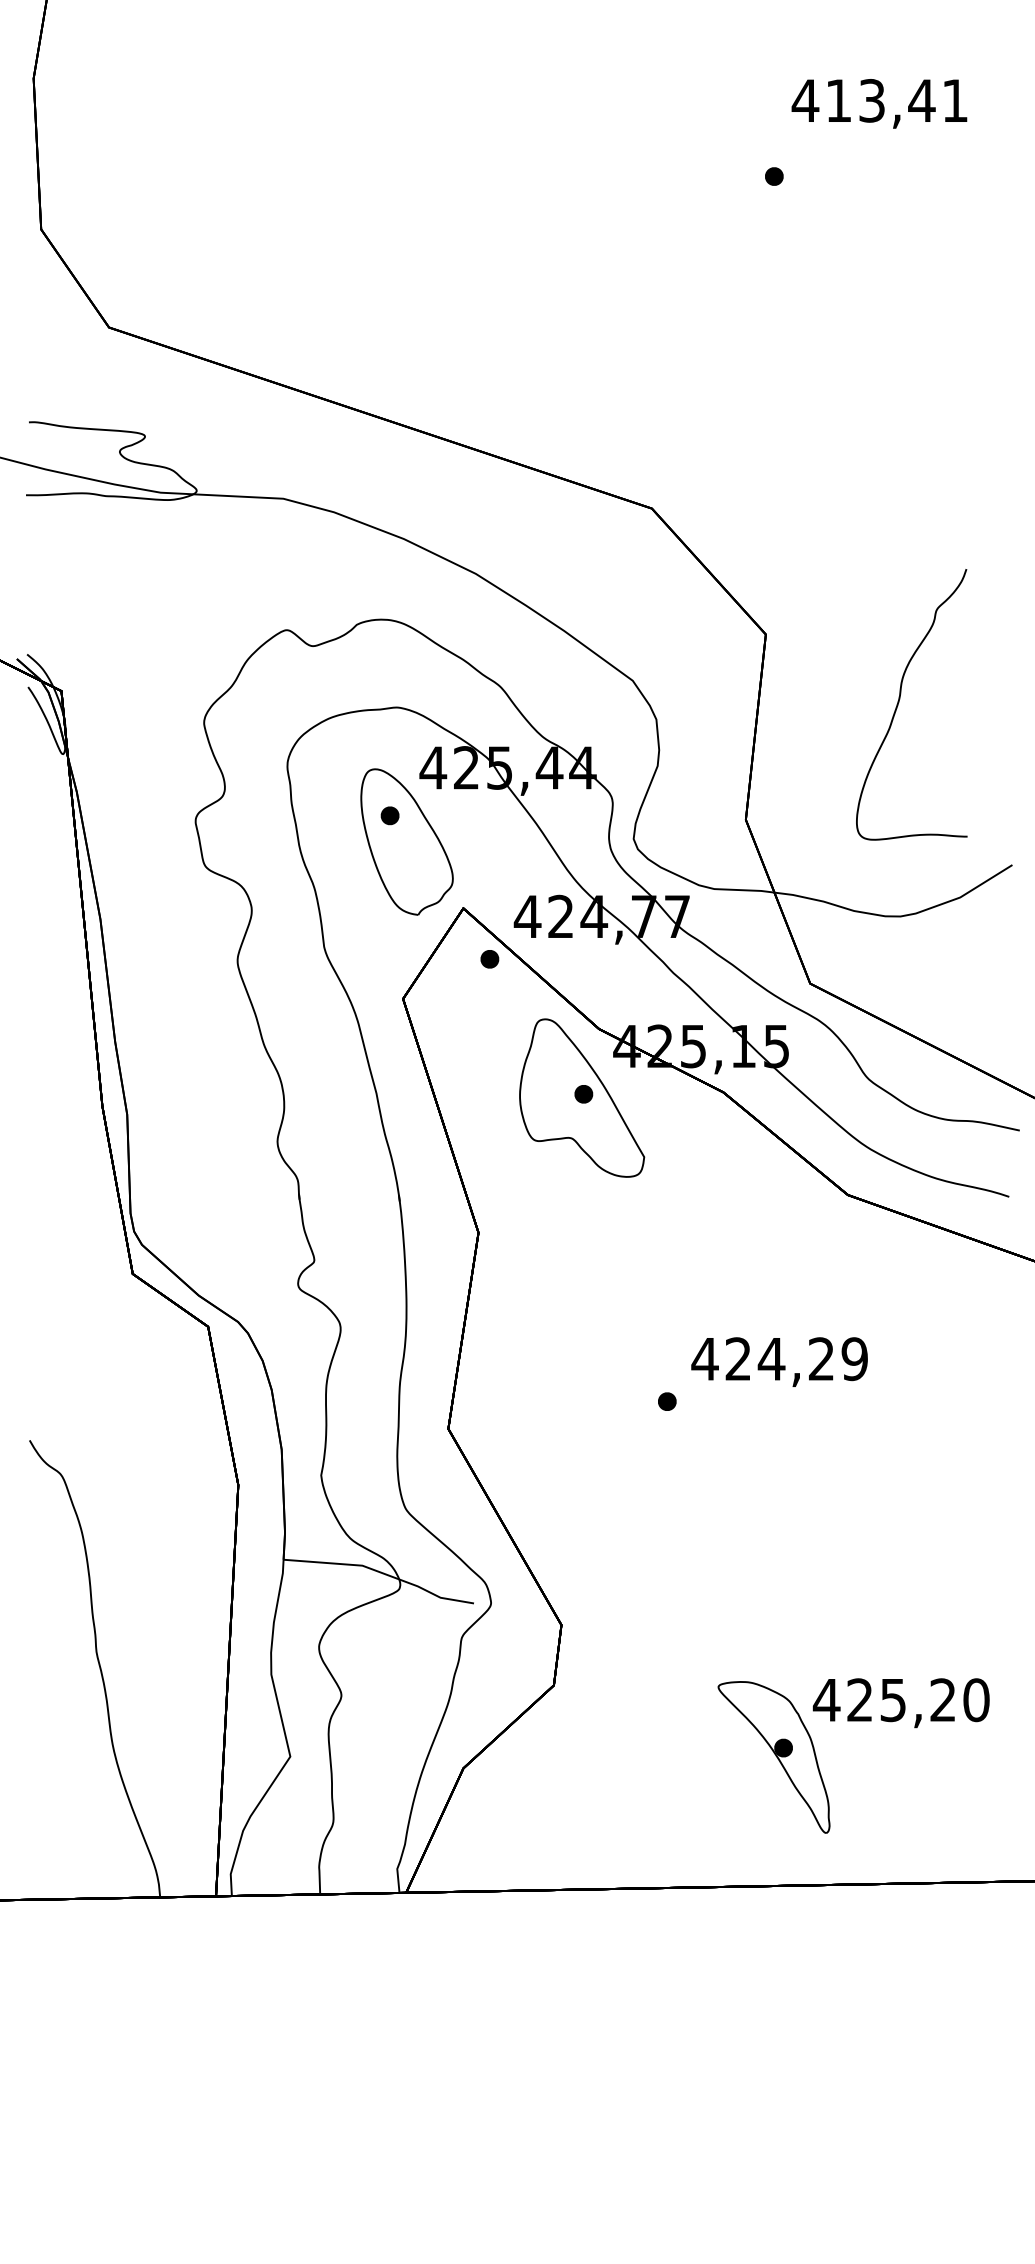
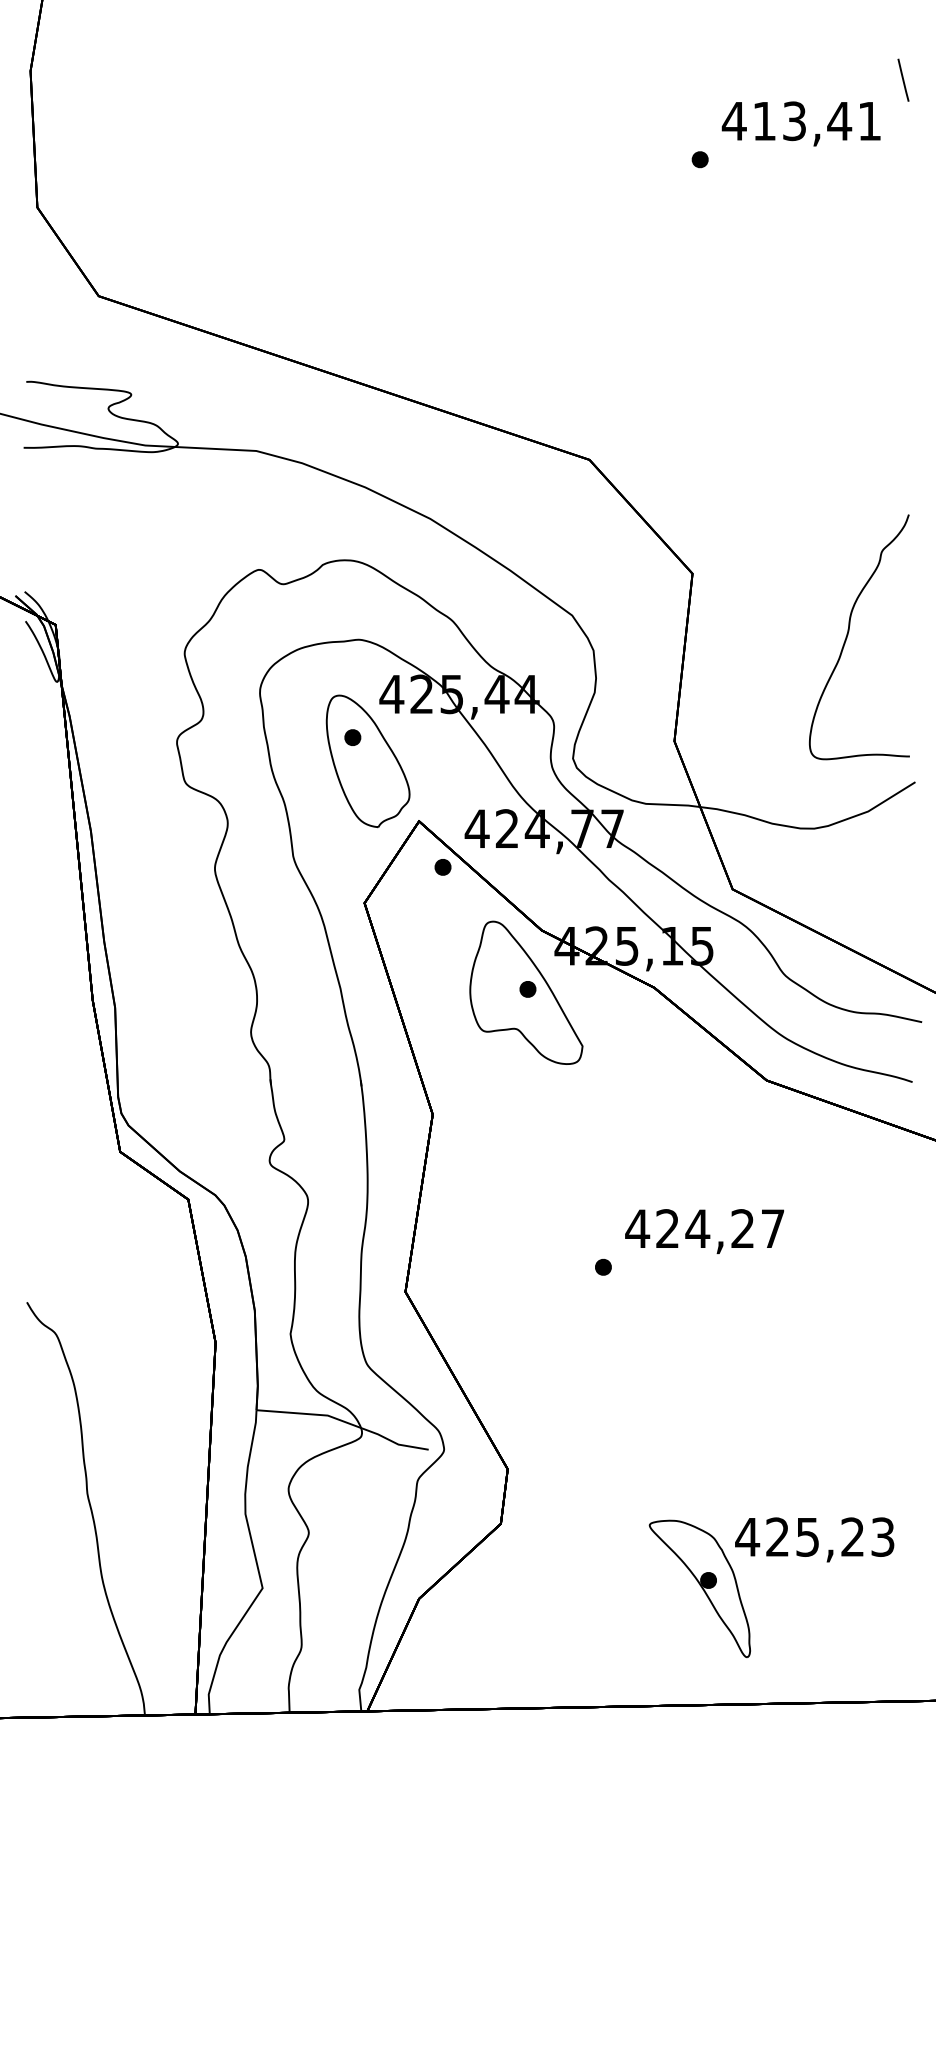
line: (999, 87) -> (903, 79), added
text: (878, 103) -> (800, 123), moved
curve: (899, 702) -> (848, 635), moved
text: (854, 1358) -> (772, 1228), 424,29 -> 424,27
text: (975, 1699) -> (882, 1536), 425,20 -> 425,23

